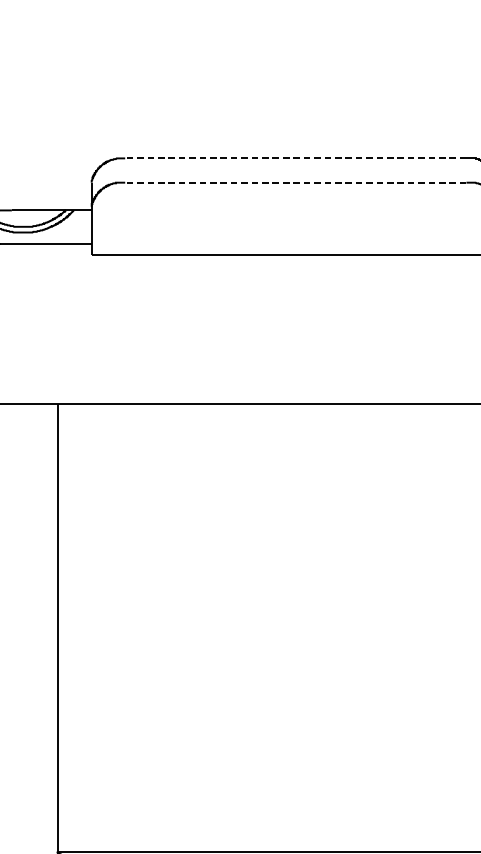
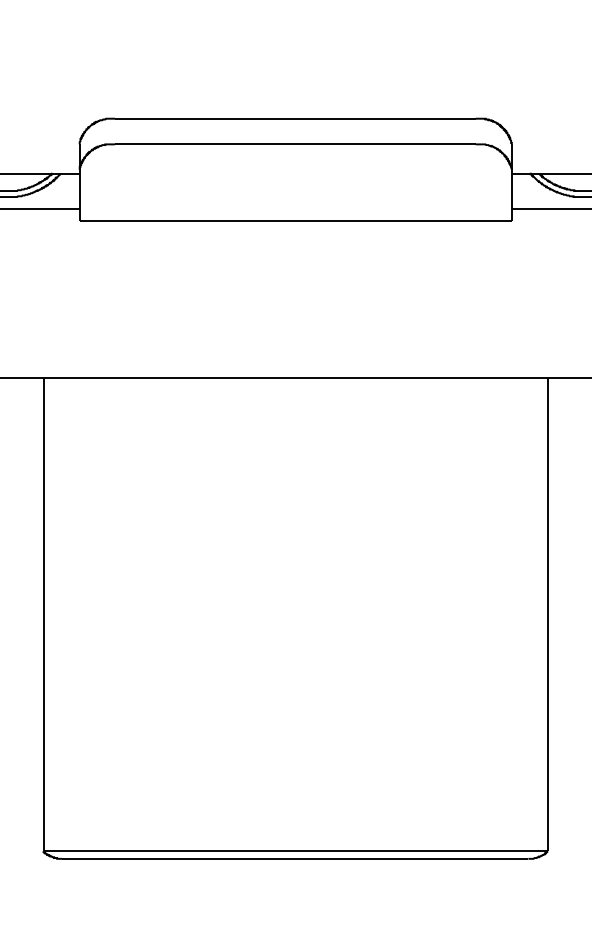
line: (294, 158) -> (294, 118), dashed -> solid
line: (294, 182) -> (294, 144), dashed -> solid

